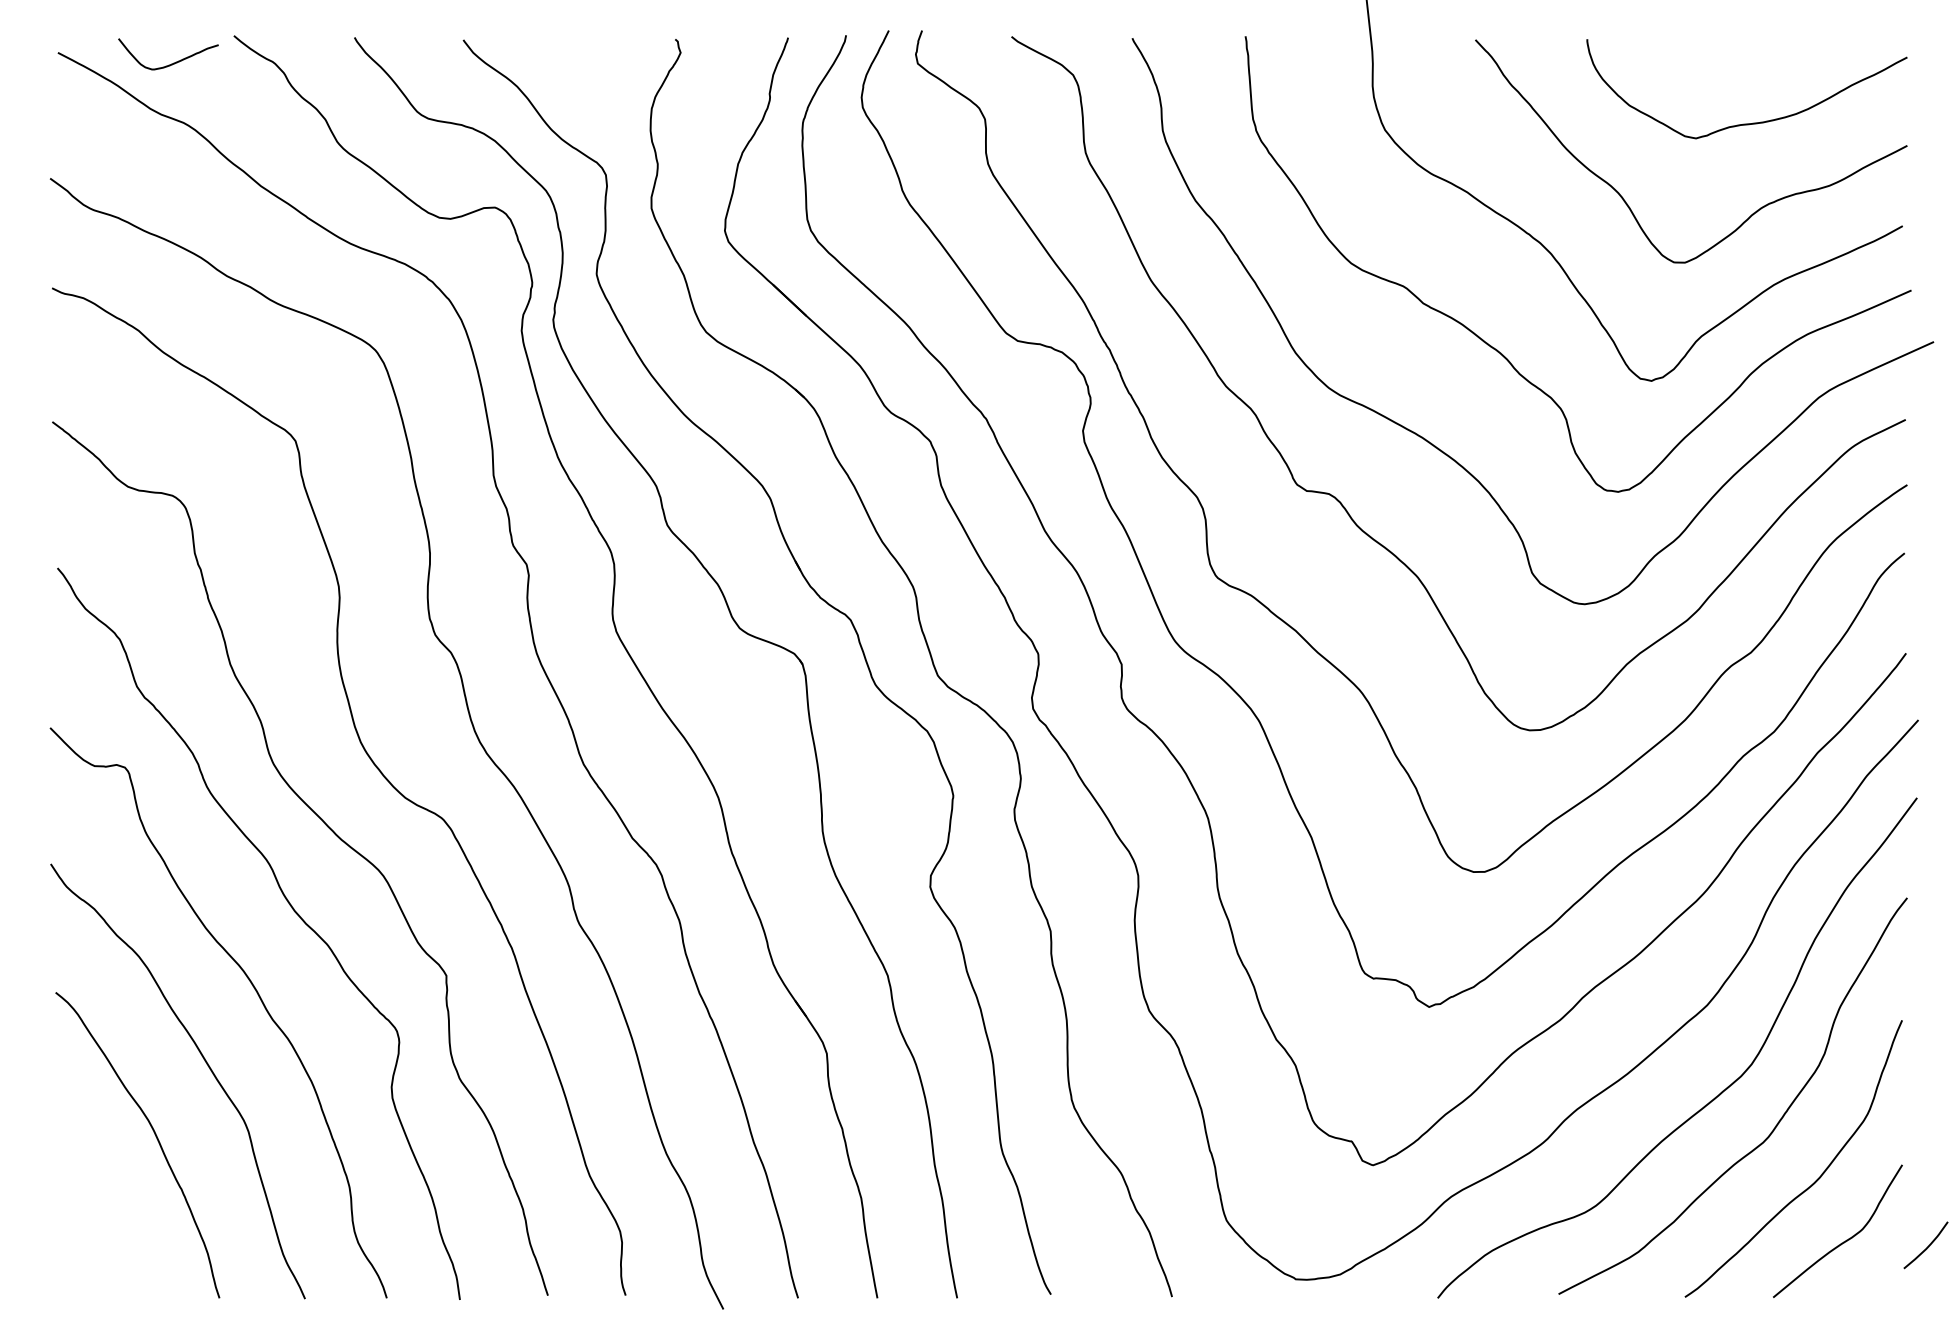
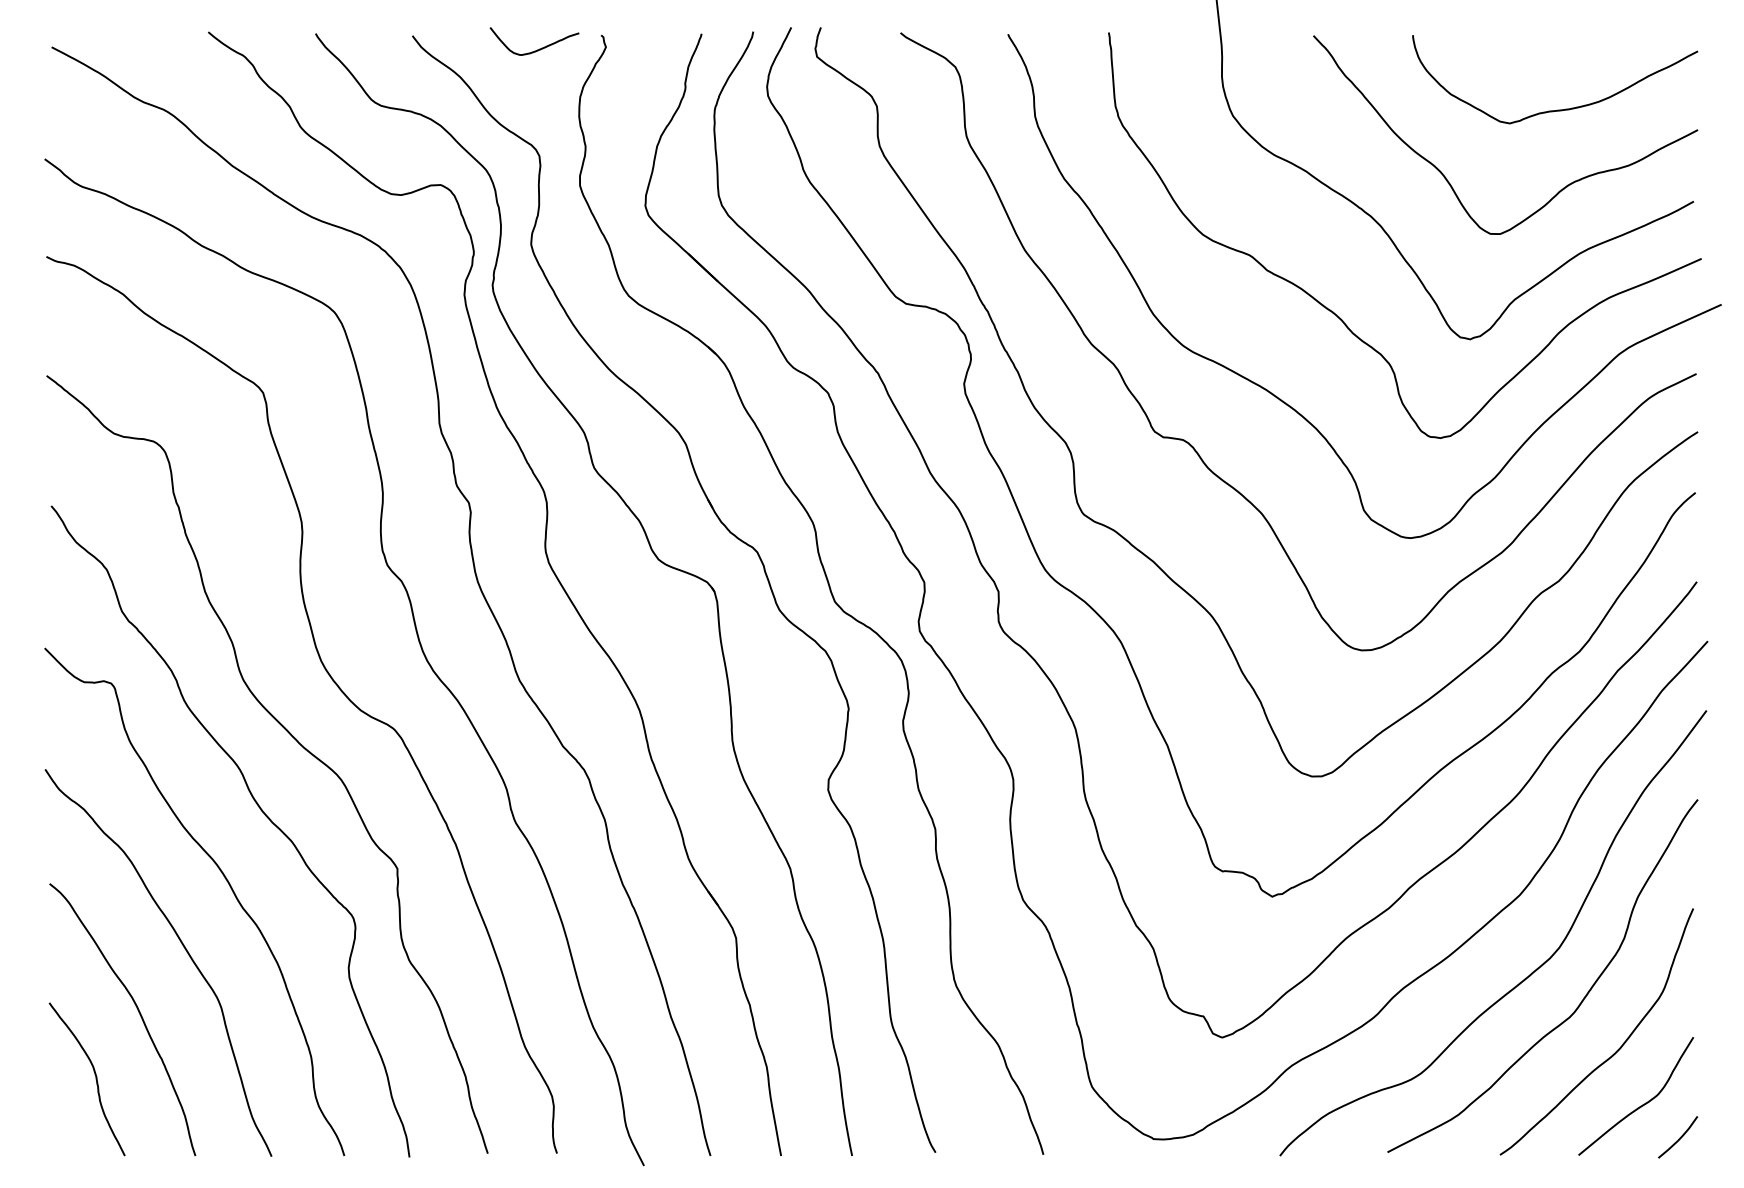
curve: (173, 62) -> (539, 48), moved
curve: (107, 1212) -> (95, 1079), added
curve: (1927, 1246) -> (1679, 1138), moved

